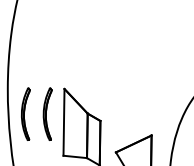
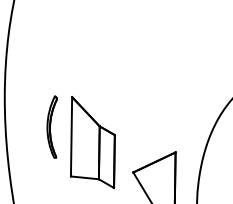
part: (25, 113) -> (25, 126), removed

